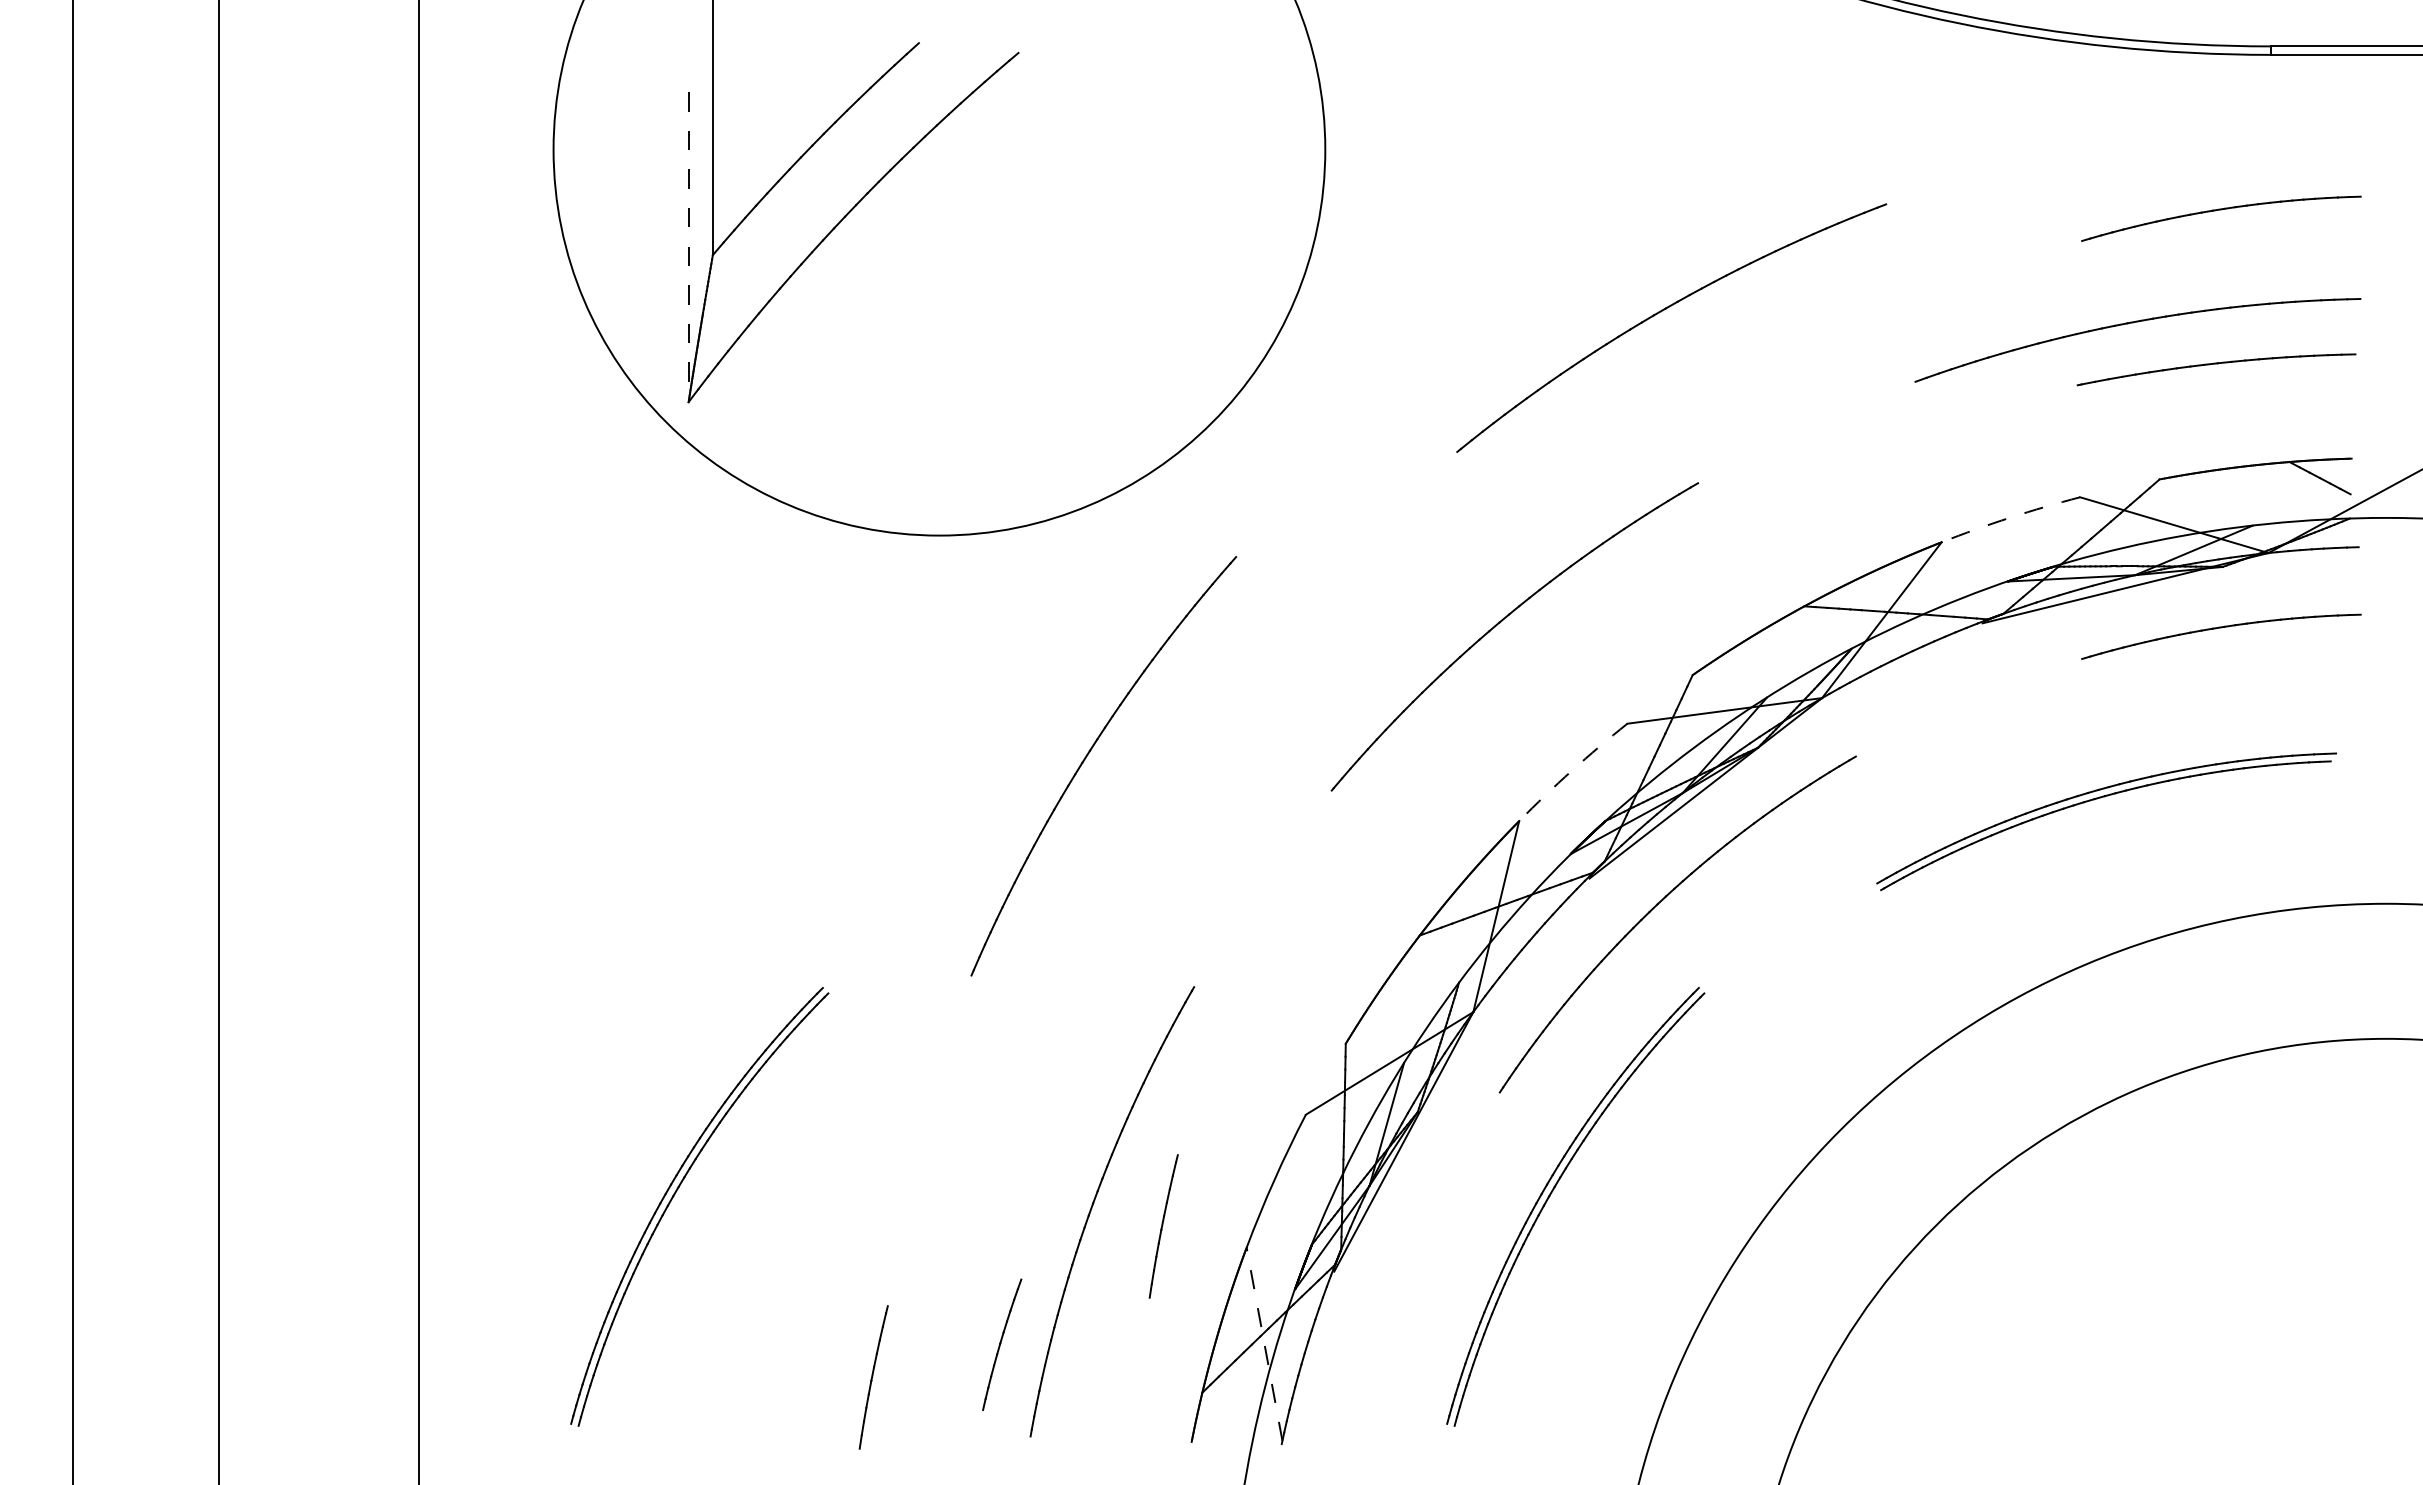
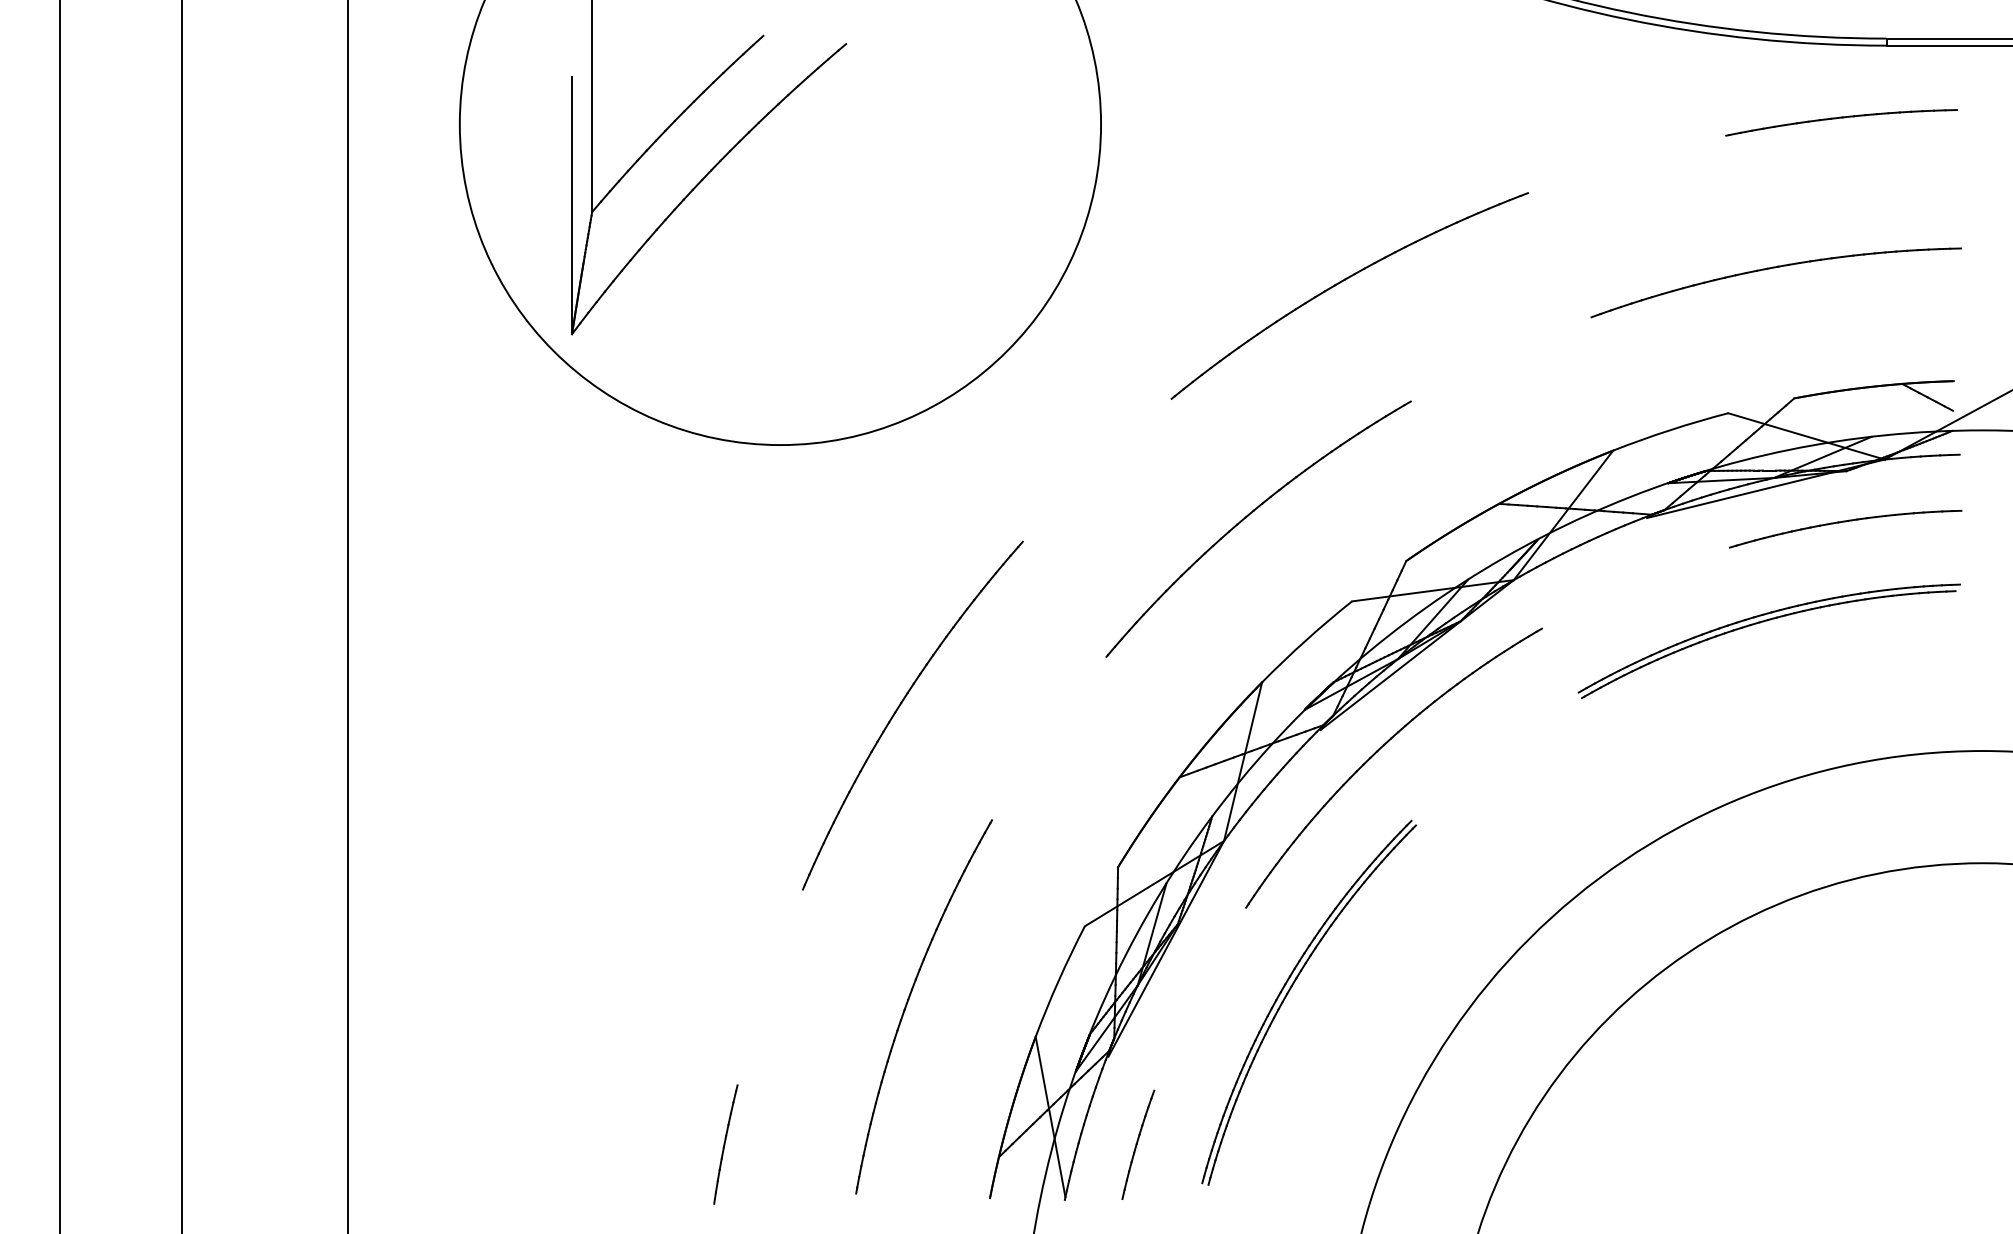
part: (2221, 210) -> (1845, 174), removed
line: (688, 247) -> (571, 205), dashed -> solid
part: (1661, 312) -> (1341, 282), moved
part: (2216, 369) -> (1841, 122), moved
arc: (2010, 517) -> (1670, 430), dashed -> solid
part: (1088, 755) -> (900, 706), moved
arc: (1571, 770) -> (1305, 640), dashed -> solid
part: (2101, 798) -> (1765, 621), moved
part: (677, 1191) -> (562, 990), removed
part: (1163, 1226) -> (966, 1019), removed
line: (1264, 1343) -> (1050, 1116), dashed -> solid
part: (1002, 1344) -> (1138, 1144), moved

